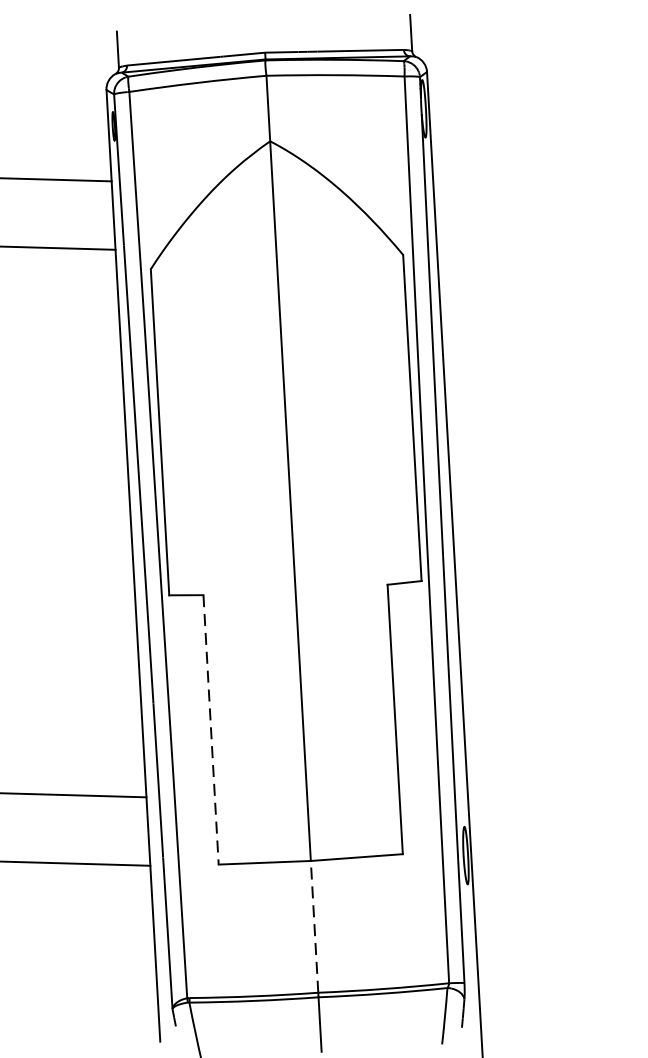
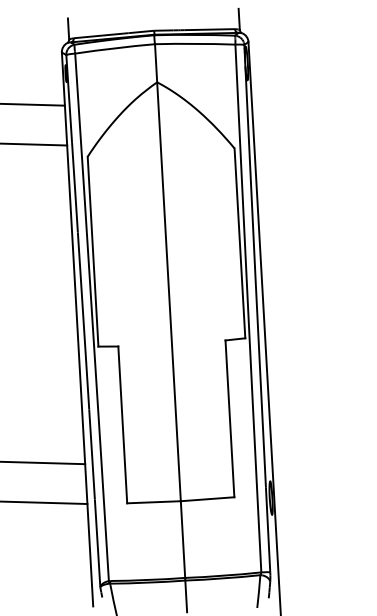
line: (210, 729) -> (122, 424), dashed -> solid
line: (313, 926) -> (182, 539), dashed -> solid

